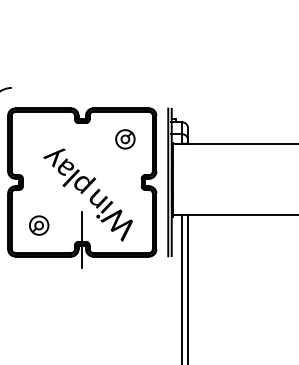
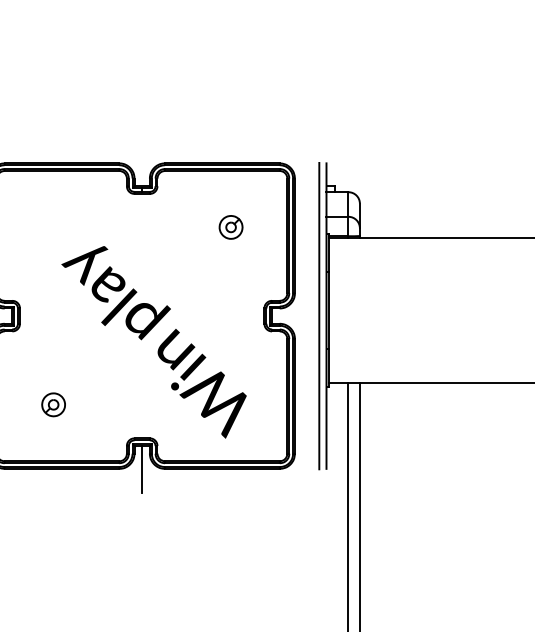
part: (125, 139) -> (231, 227), size x0.6
part: (39, 225) -> (54, 404), size x0.6
line: (82, 226) -> (142, 406), removed

